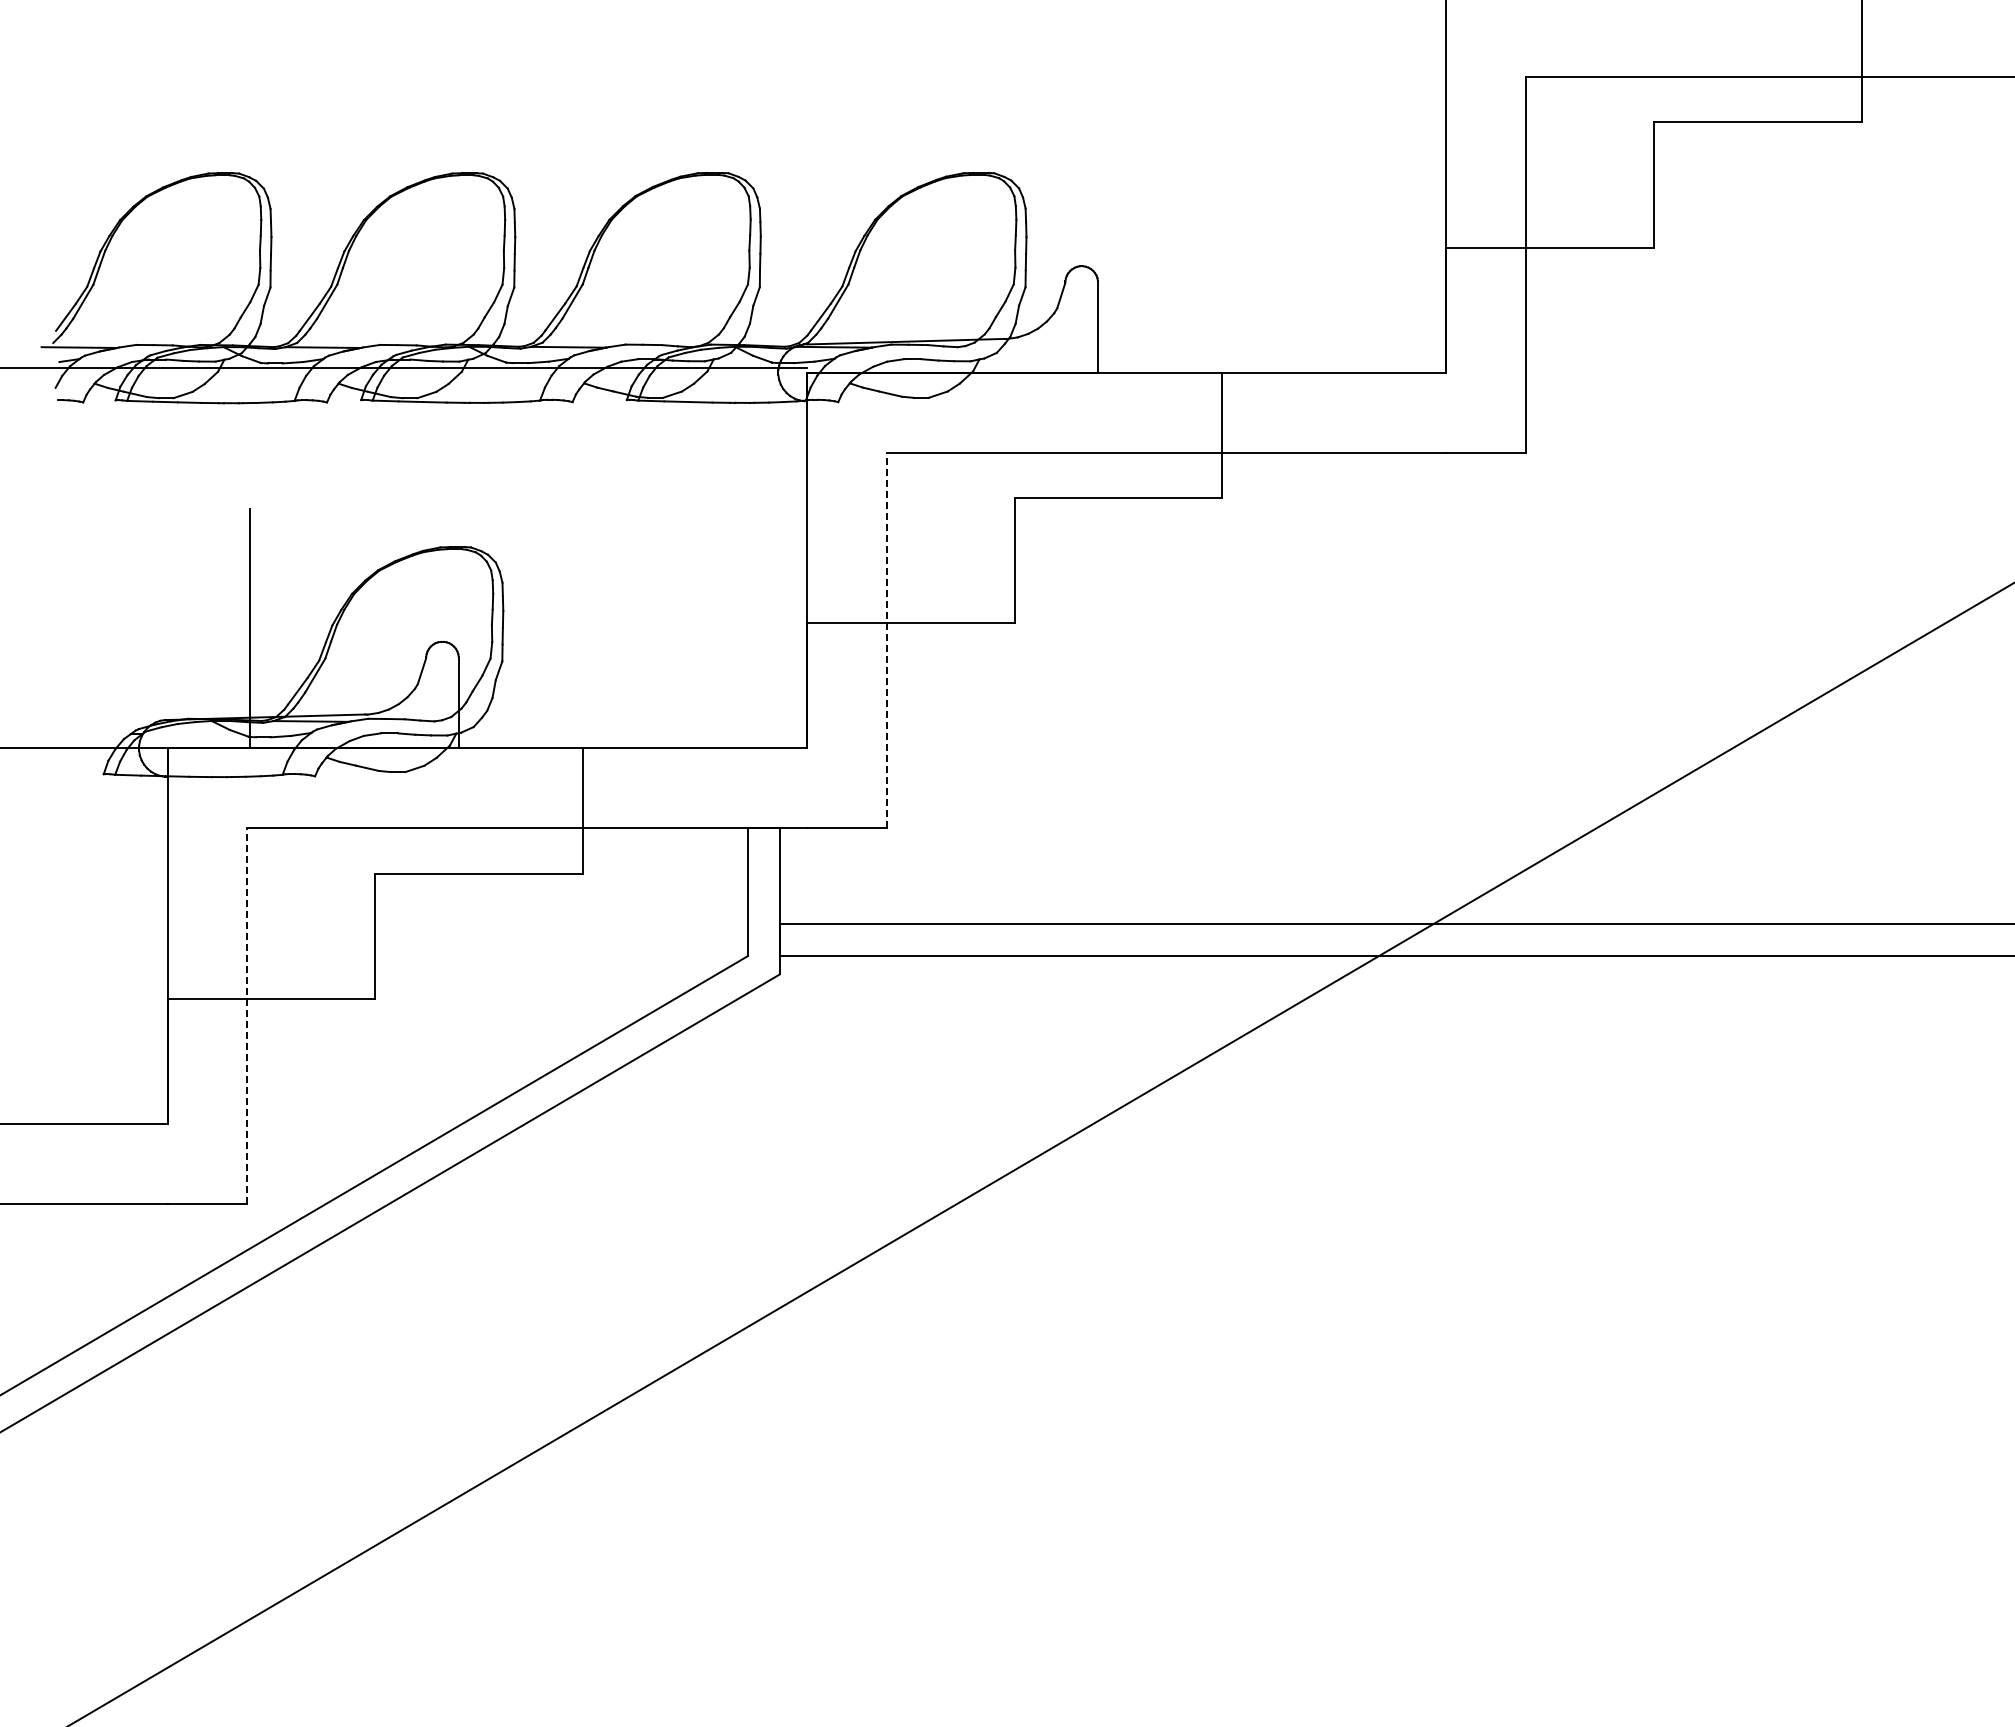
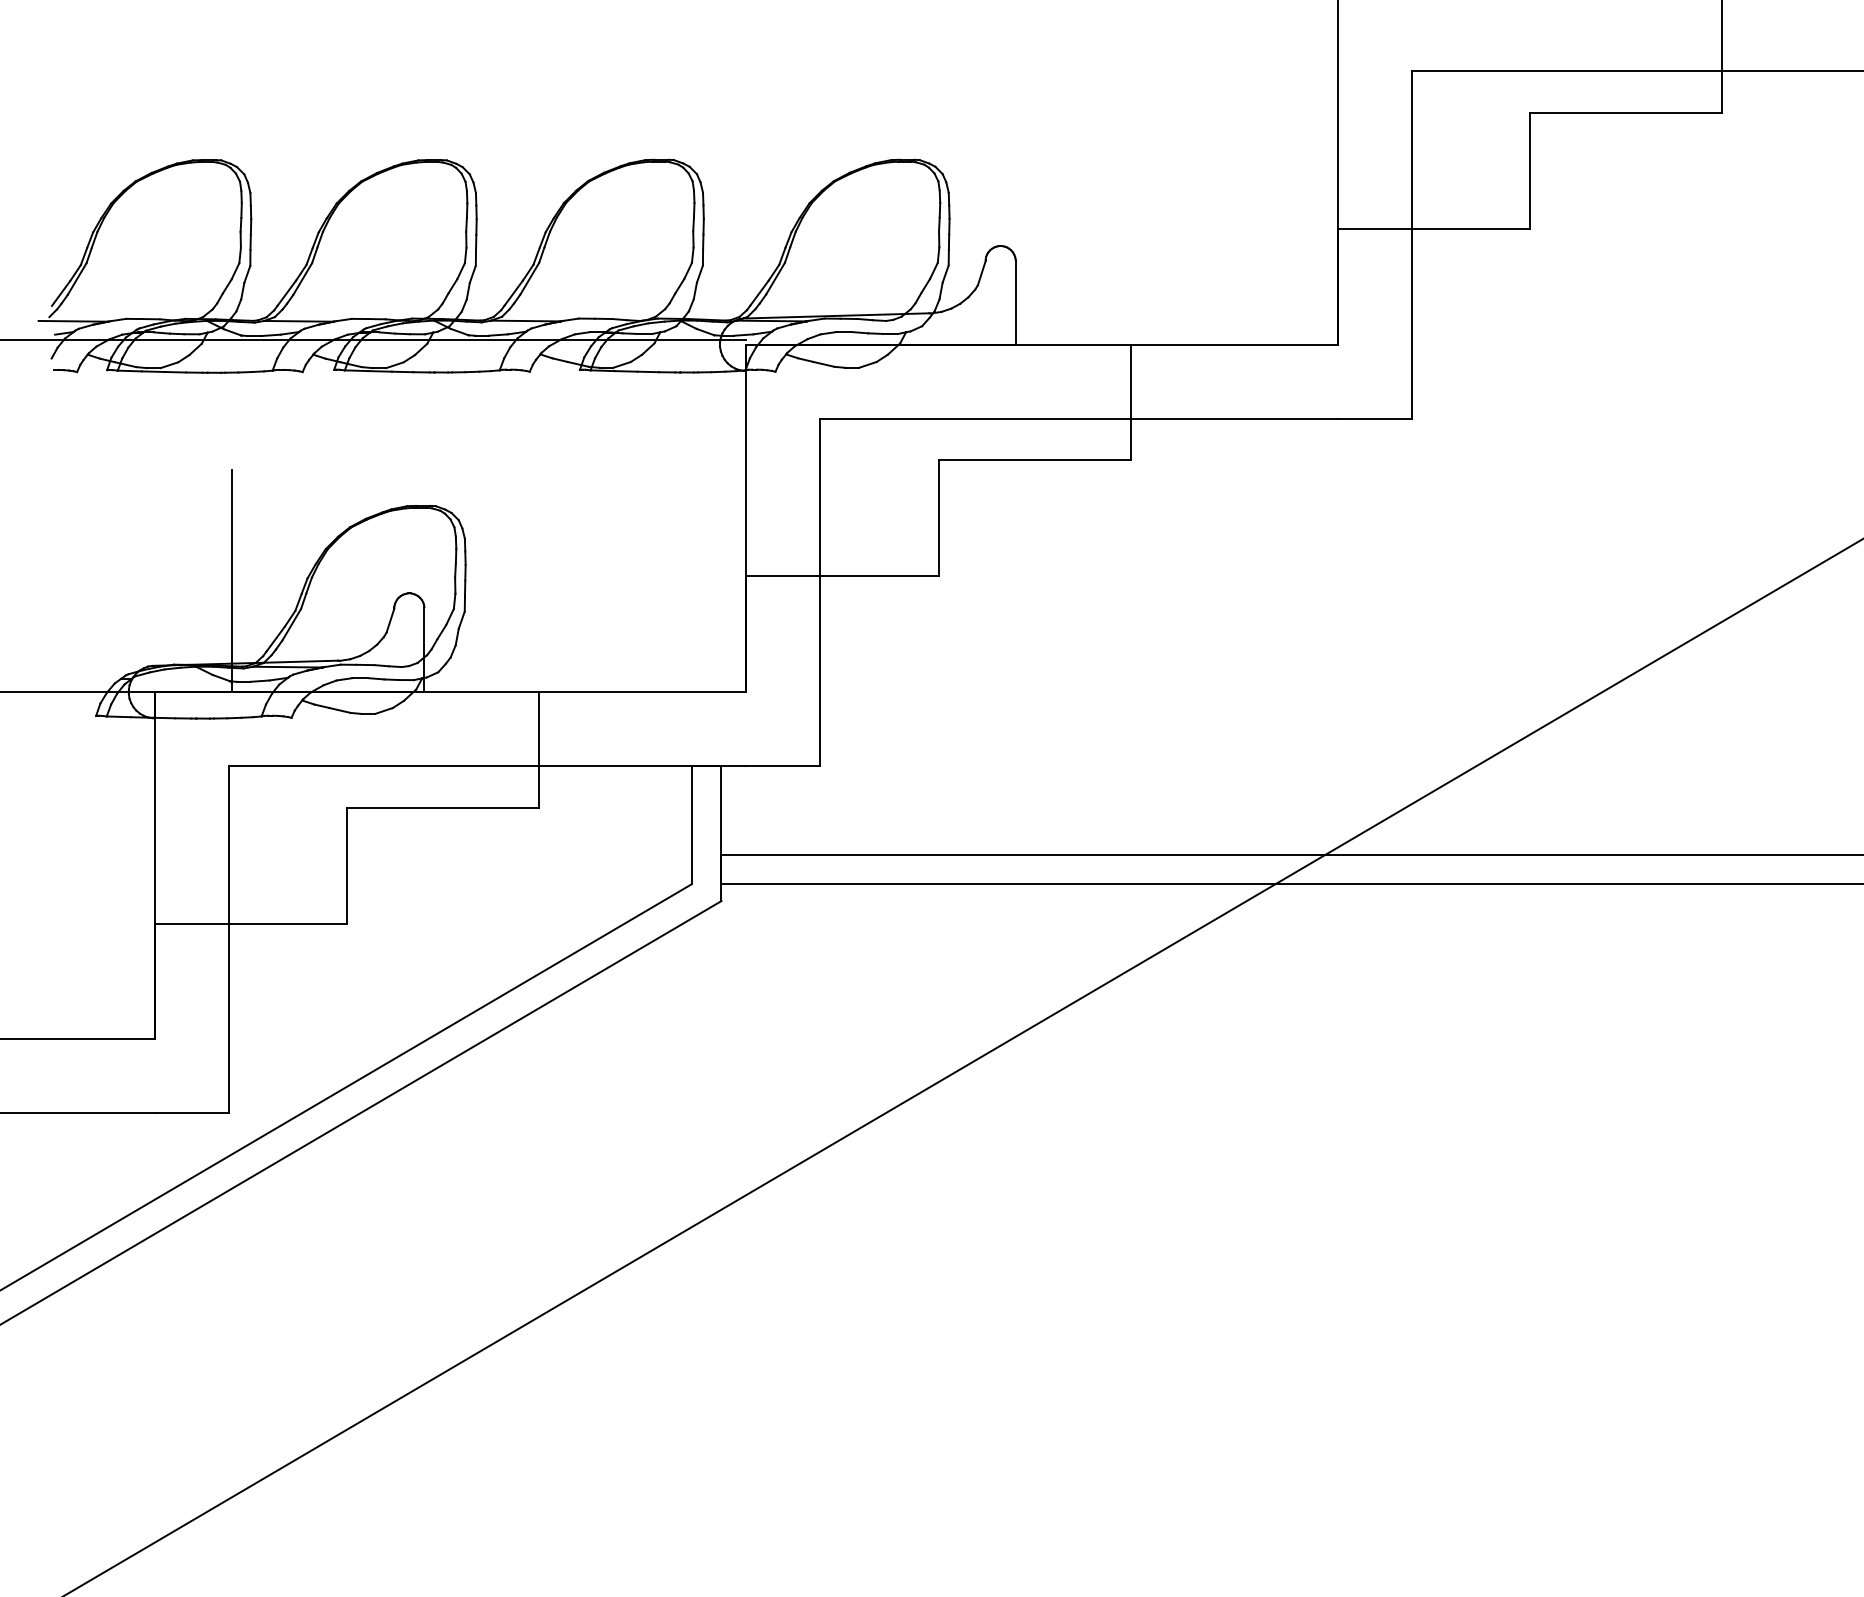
line: (886, 640) -> (820, 592), dashed -> solid
line: (247, 1016) -> (229, 940), dashed -> solid

